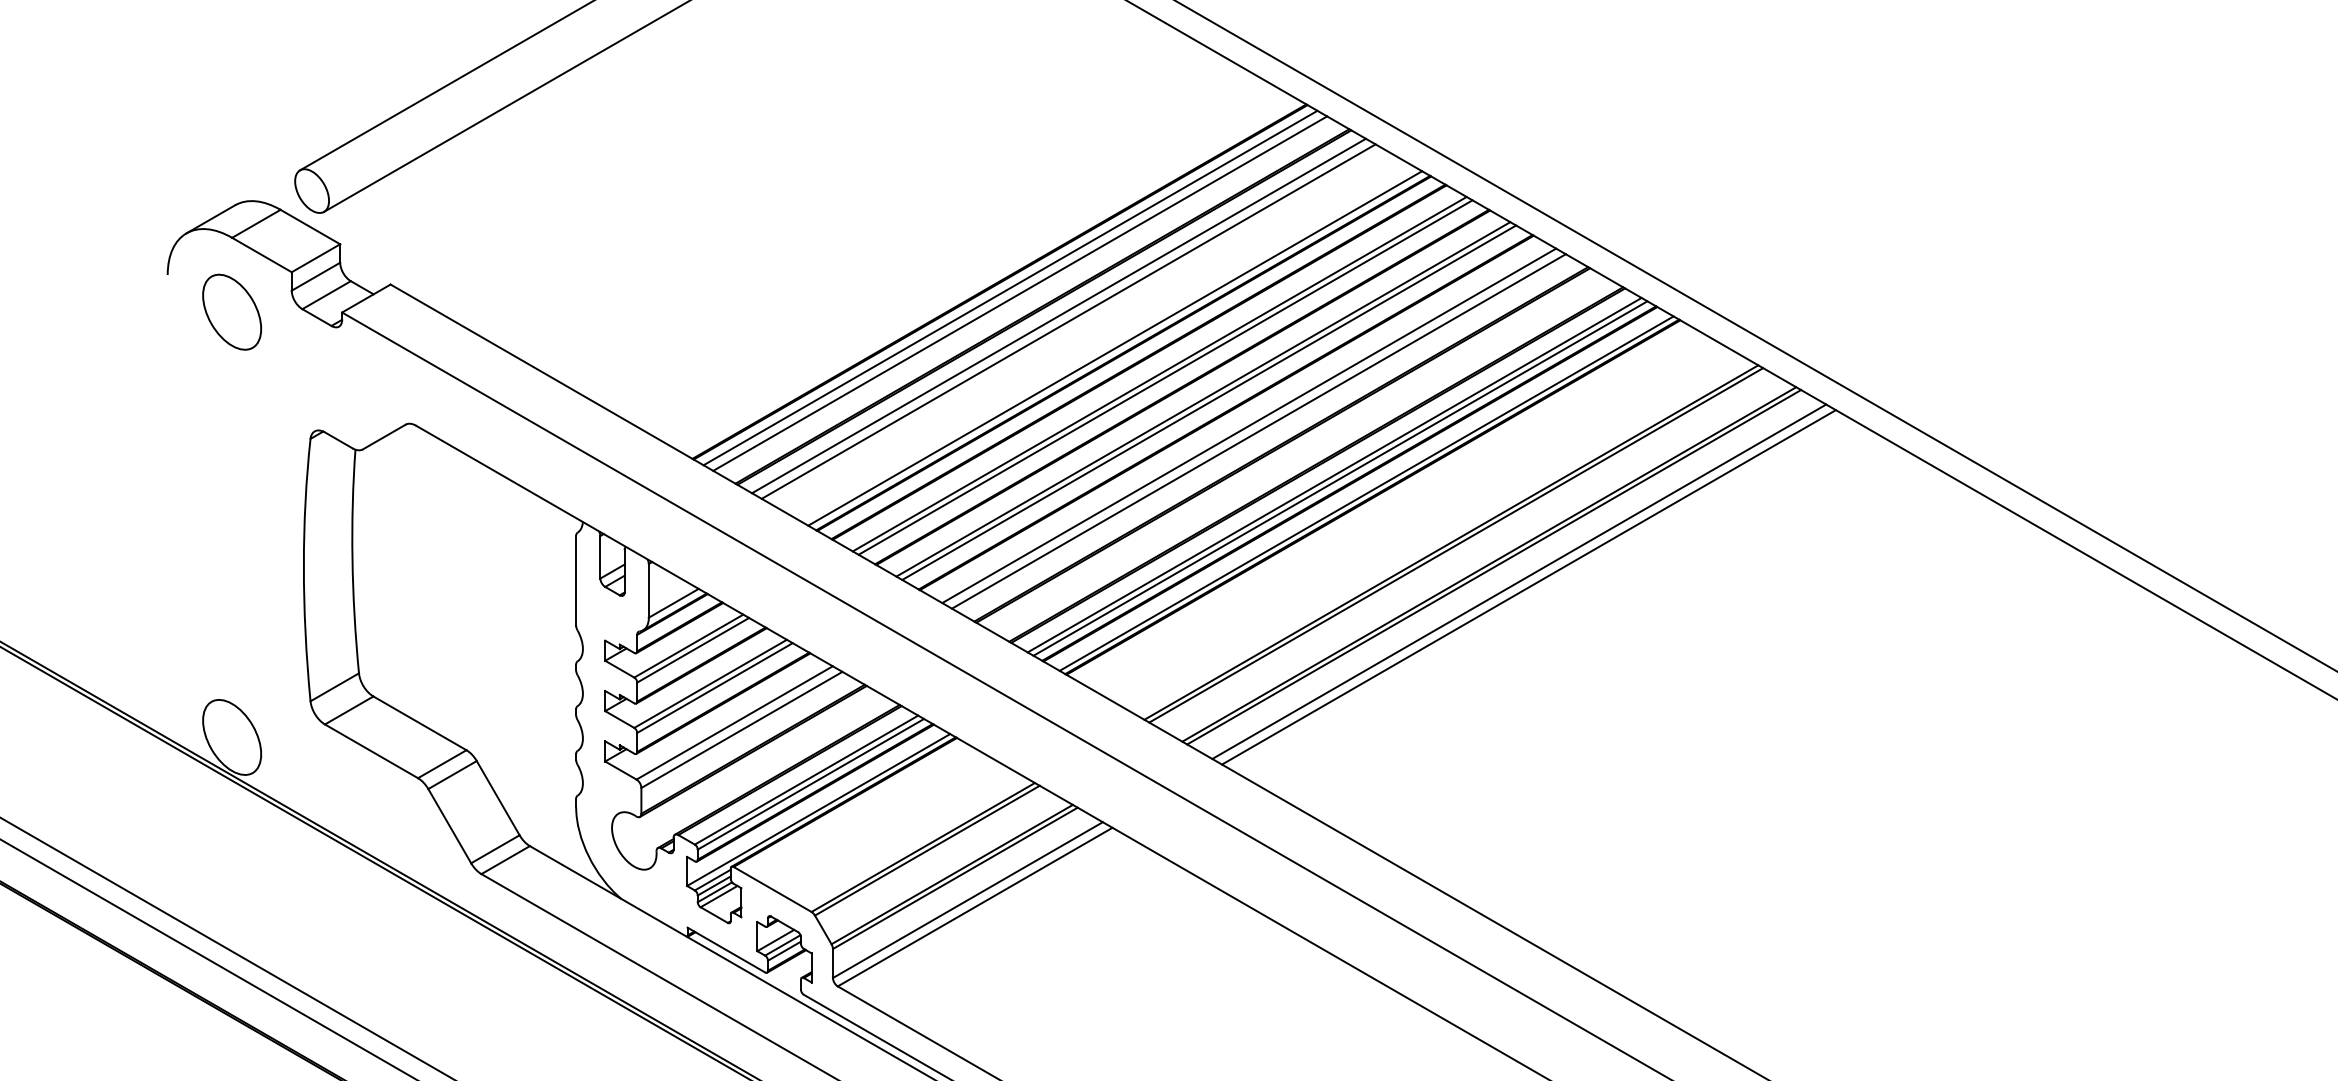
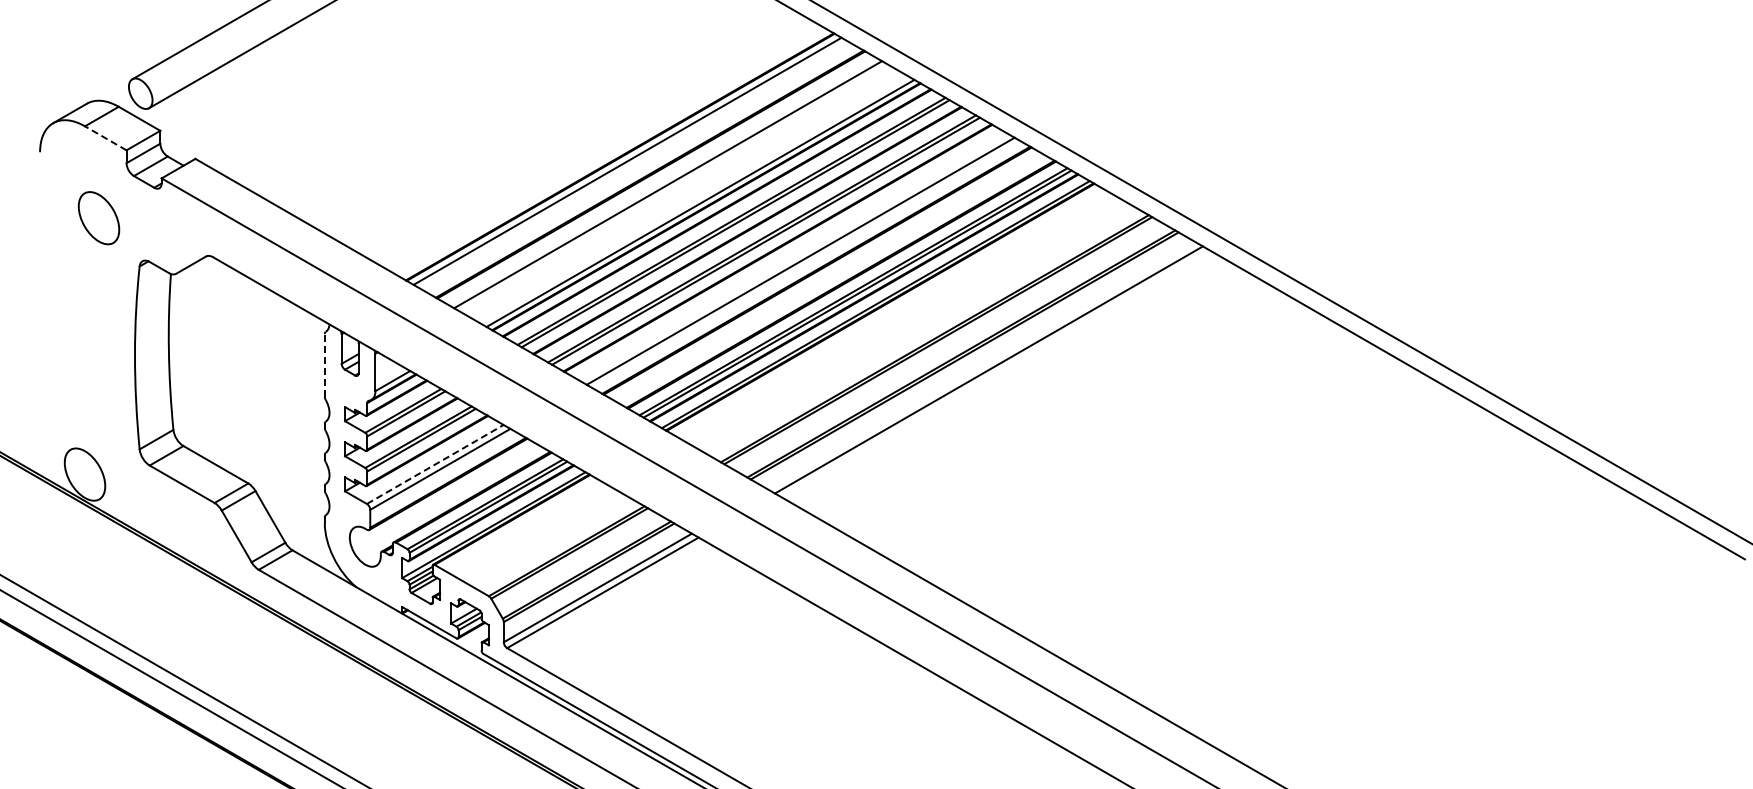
line: (261, 255) -> (105, 138), solid -> dashed
line: (1020, 292) -> (634, 164), removed
part: (231, 312) -> (98, 218), moved
line: (1059, 315) -> (661, 180), removed
line: (1248, 424) -> (793, 256), removed
line: (575, 579) -> (324, 364), solid -> dashed
line: (1519, 580) -> (982, 365), removed
line: (734, 722) -> (435, 464), solid -> dashed

